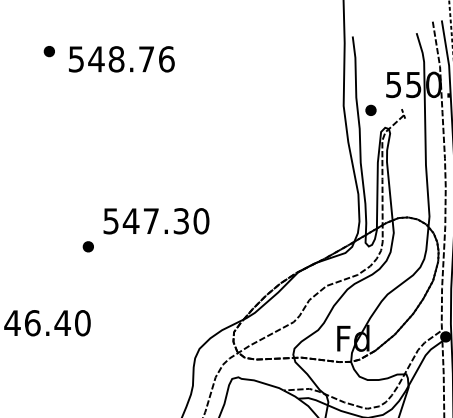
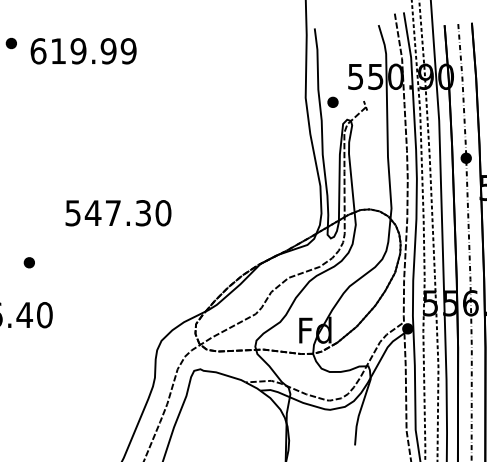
text: (121, 59) -> (83, 51), 548.76 -> 619.99
part: (87, 246) -> (28, 262), moved

